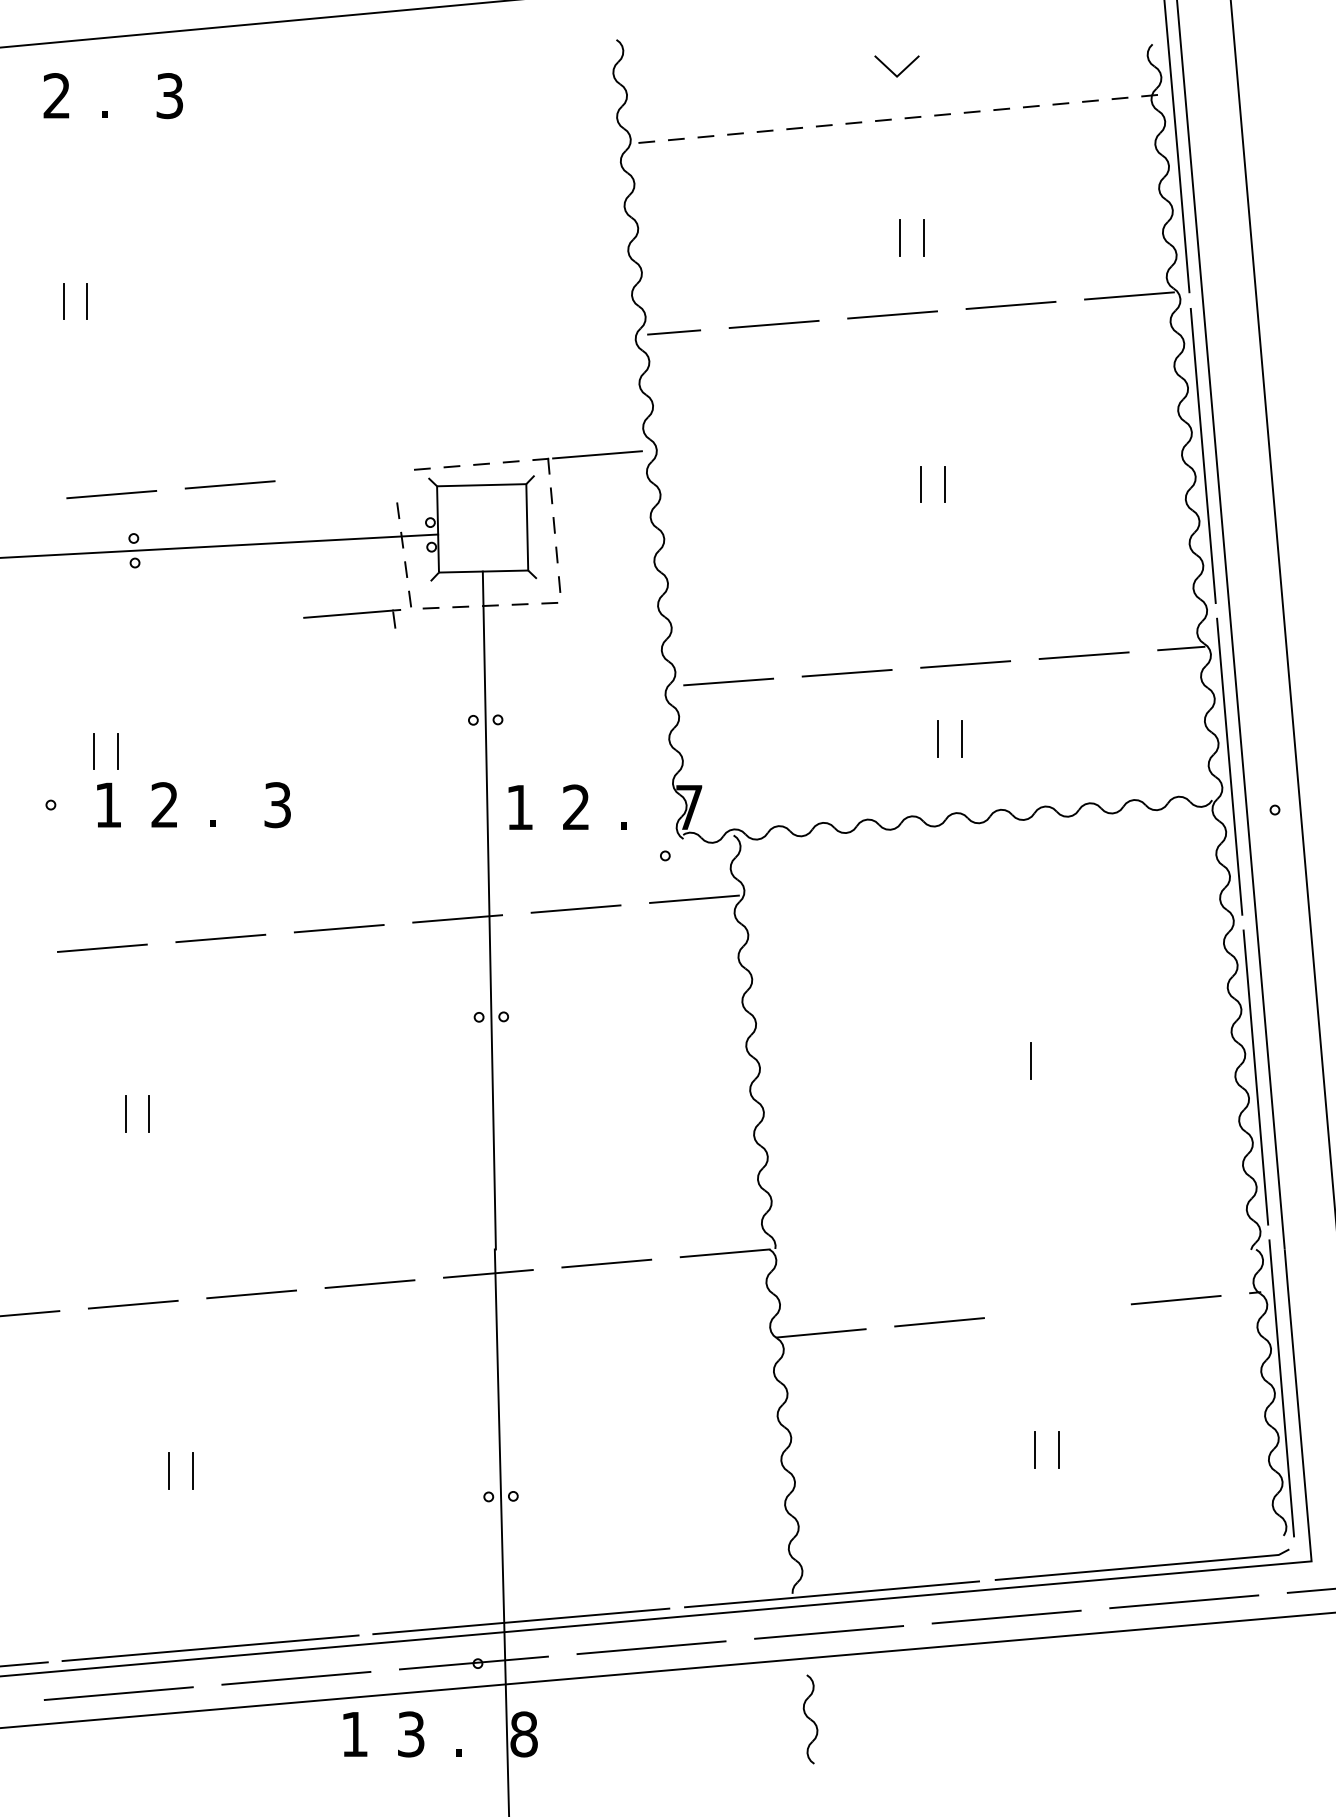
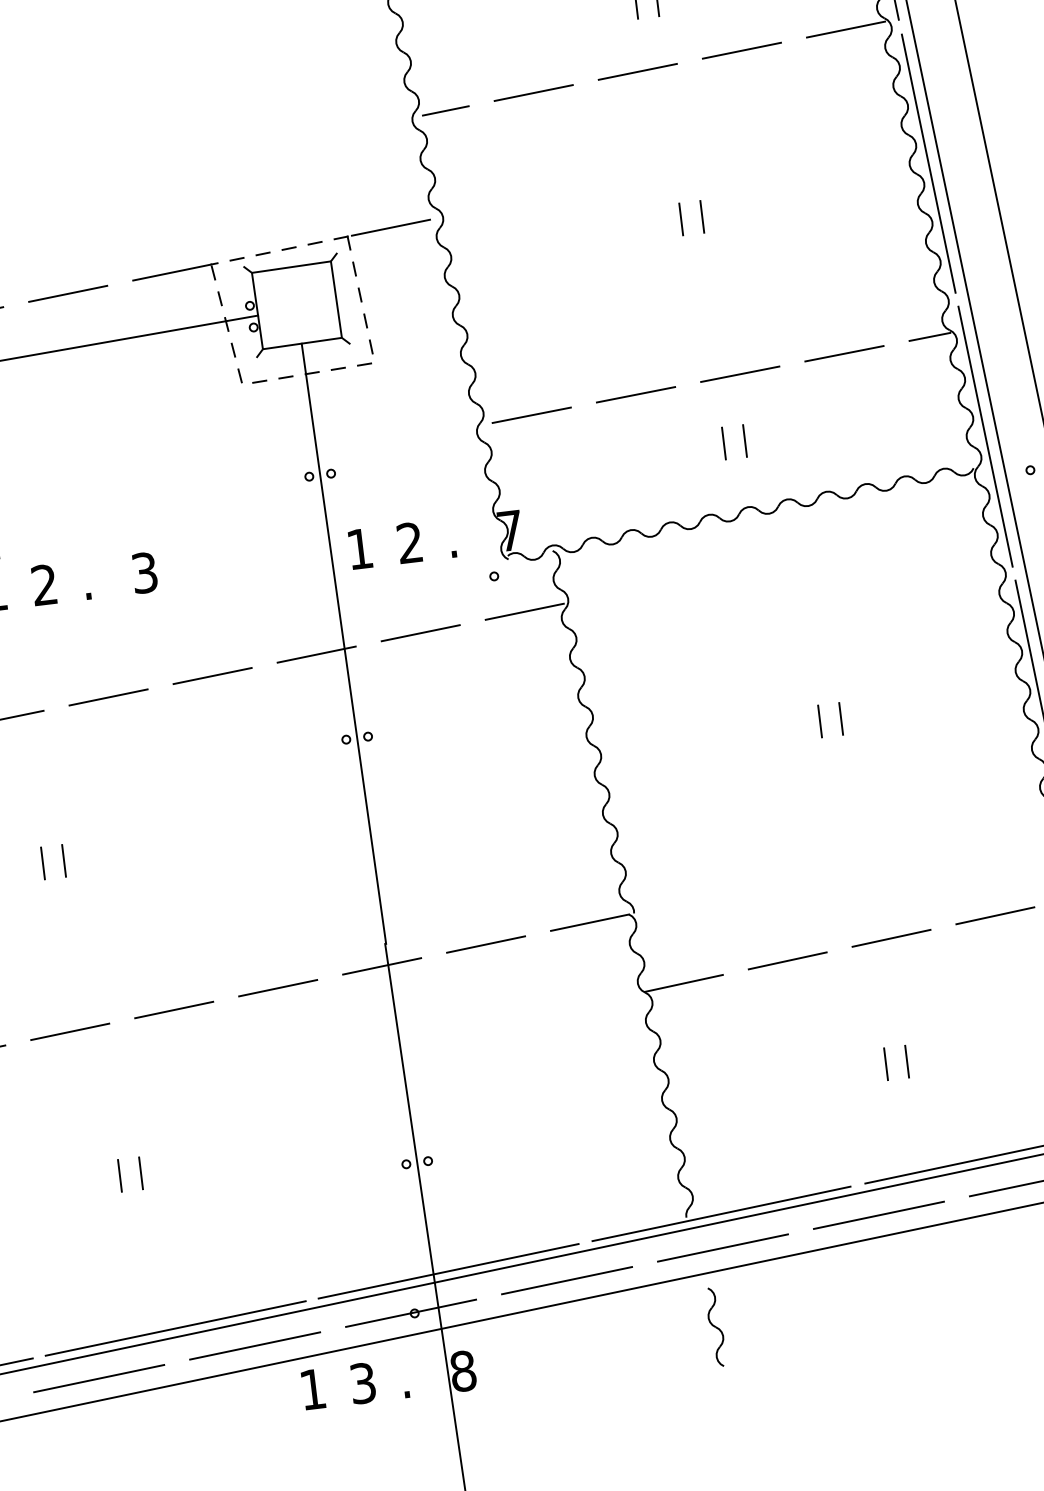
part: (352, 618) -> (176, 275), moved
line: (1007, 1060) -> (819, 721), added
line: (1057, 1311) -> (891, 938), added

